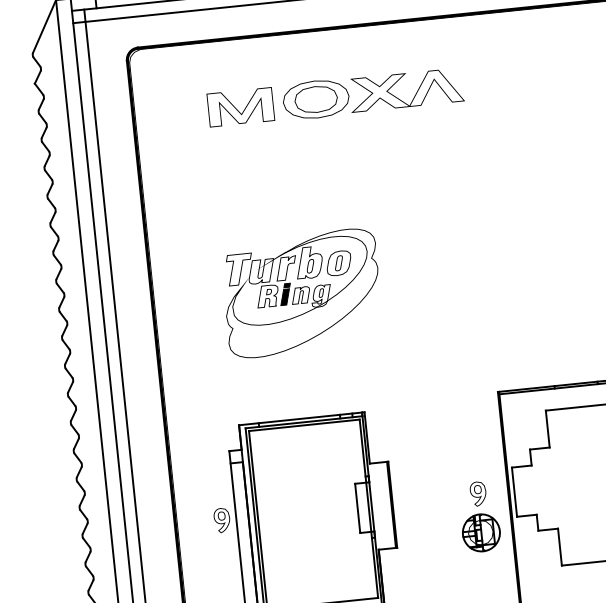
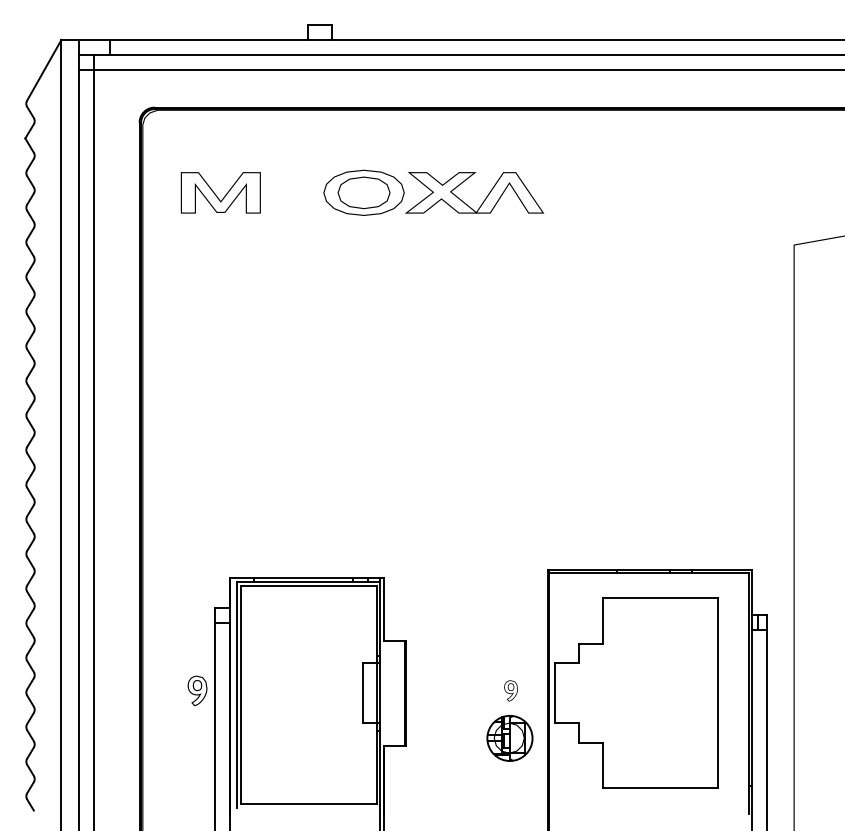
part: (240, 107) -> (220, 192), moved
part: (301, 293) -> (322, 425), removed
part: (477, 493) -> (510, 690), size x0.7

